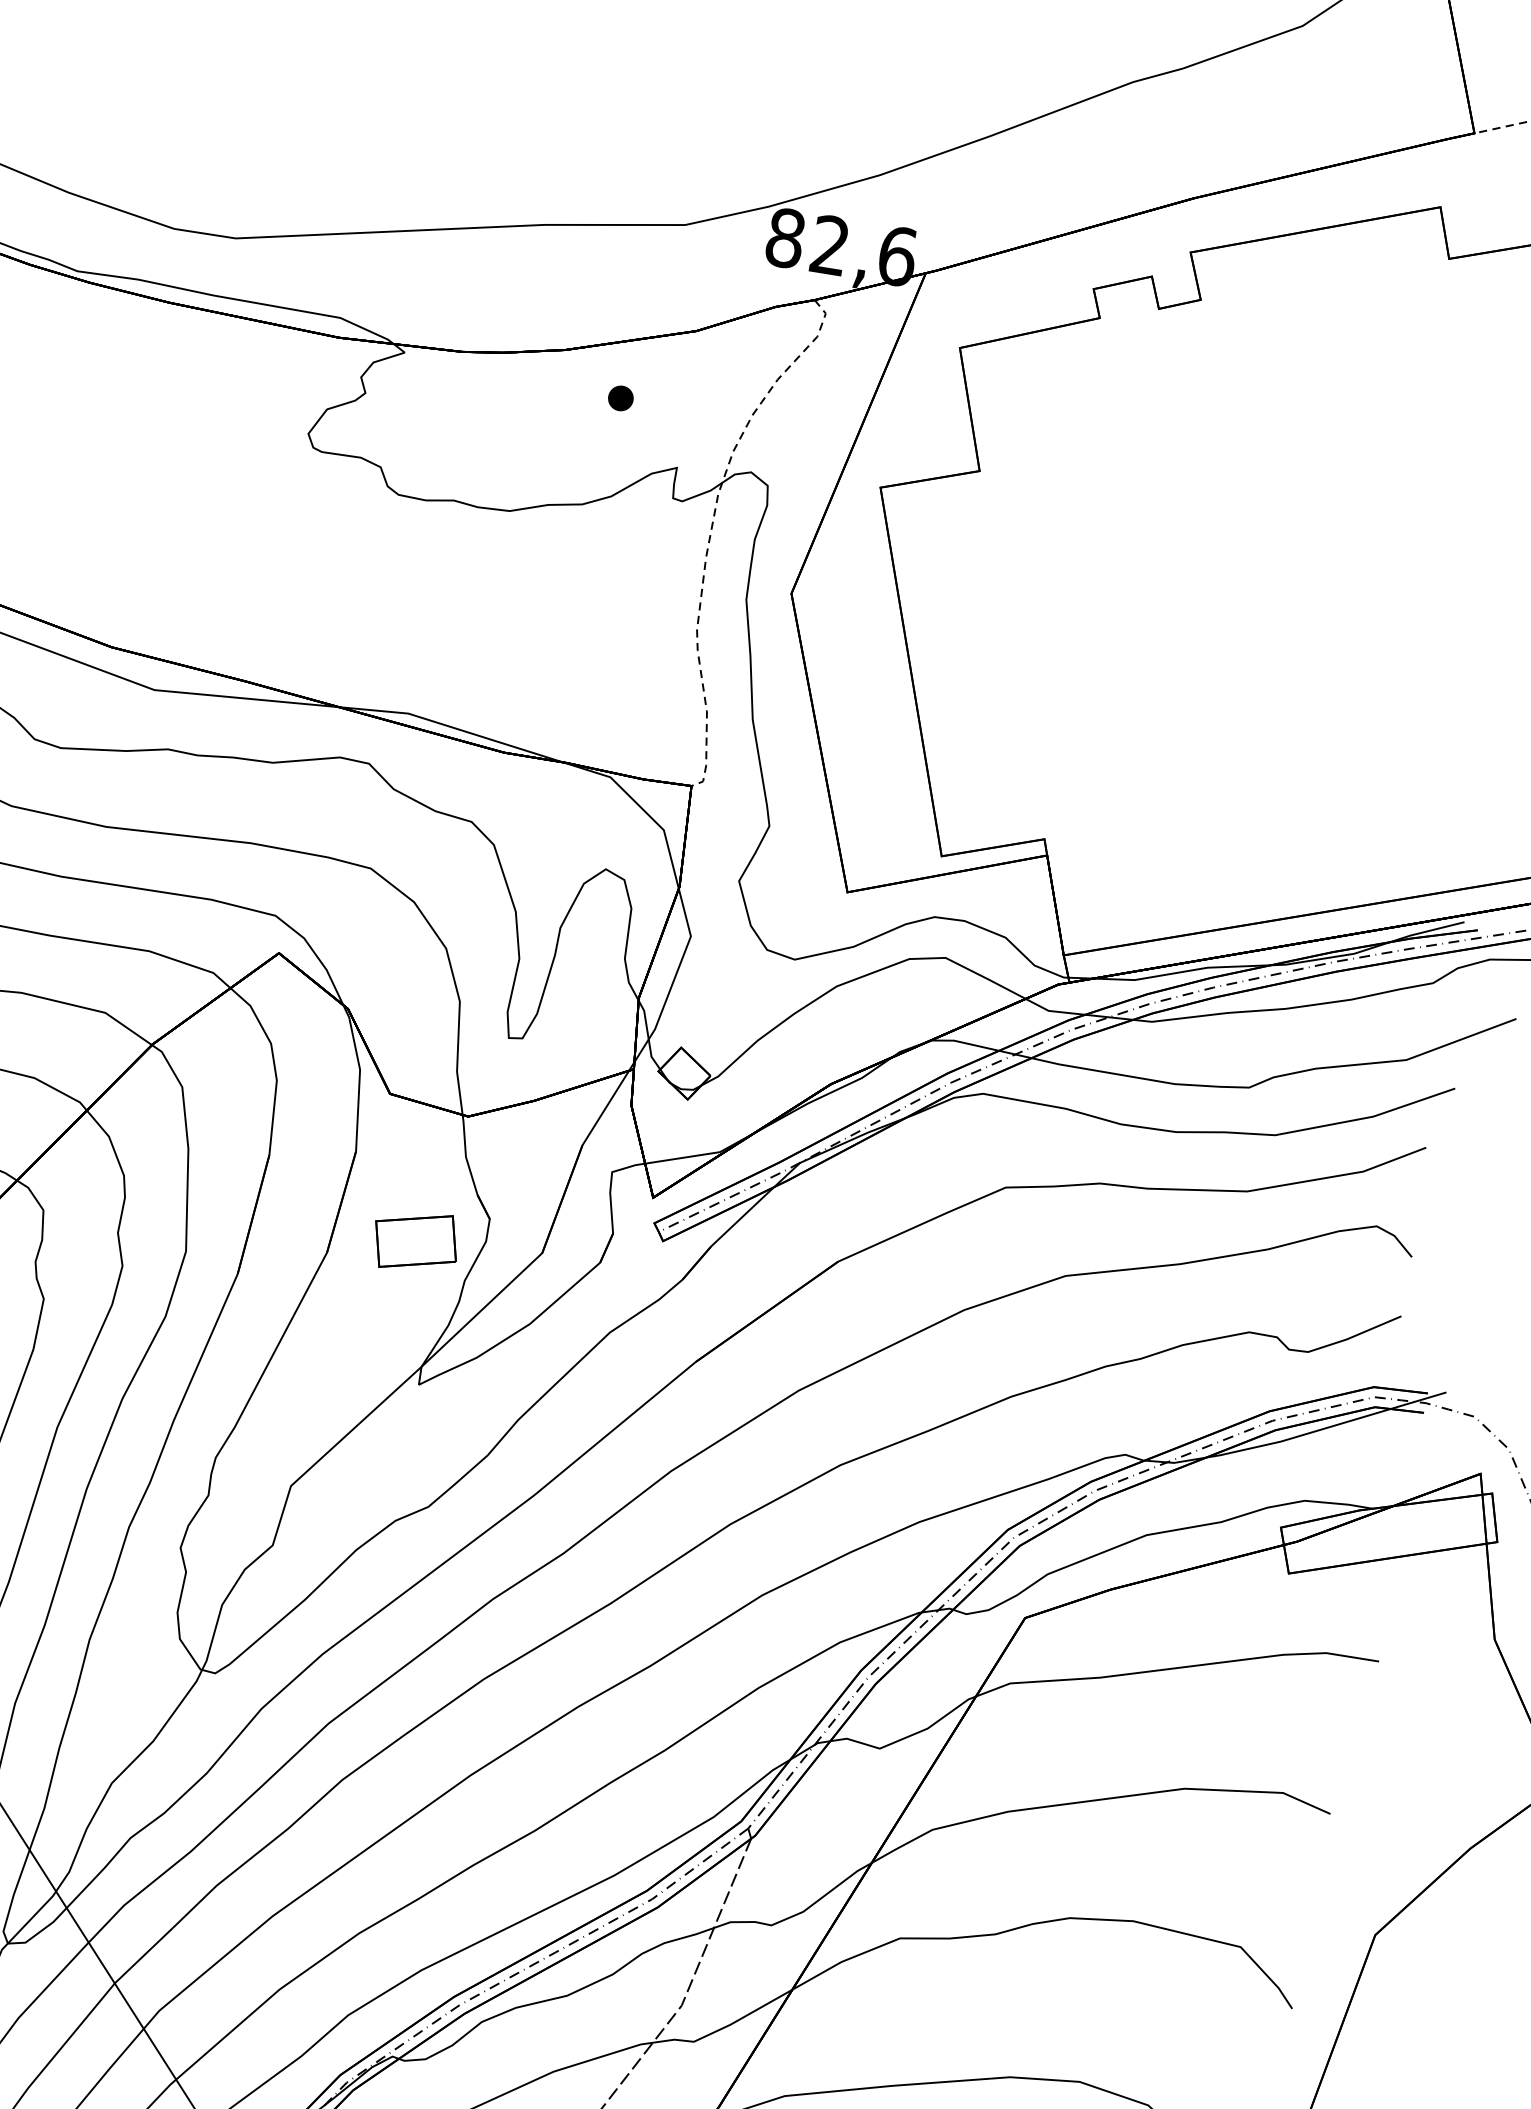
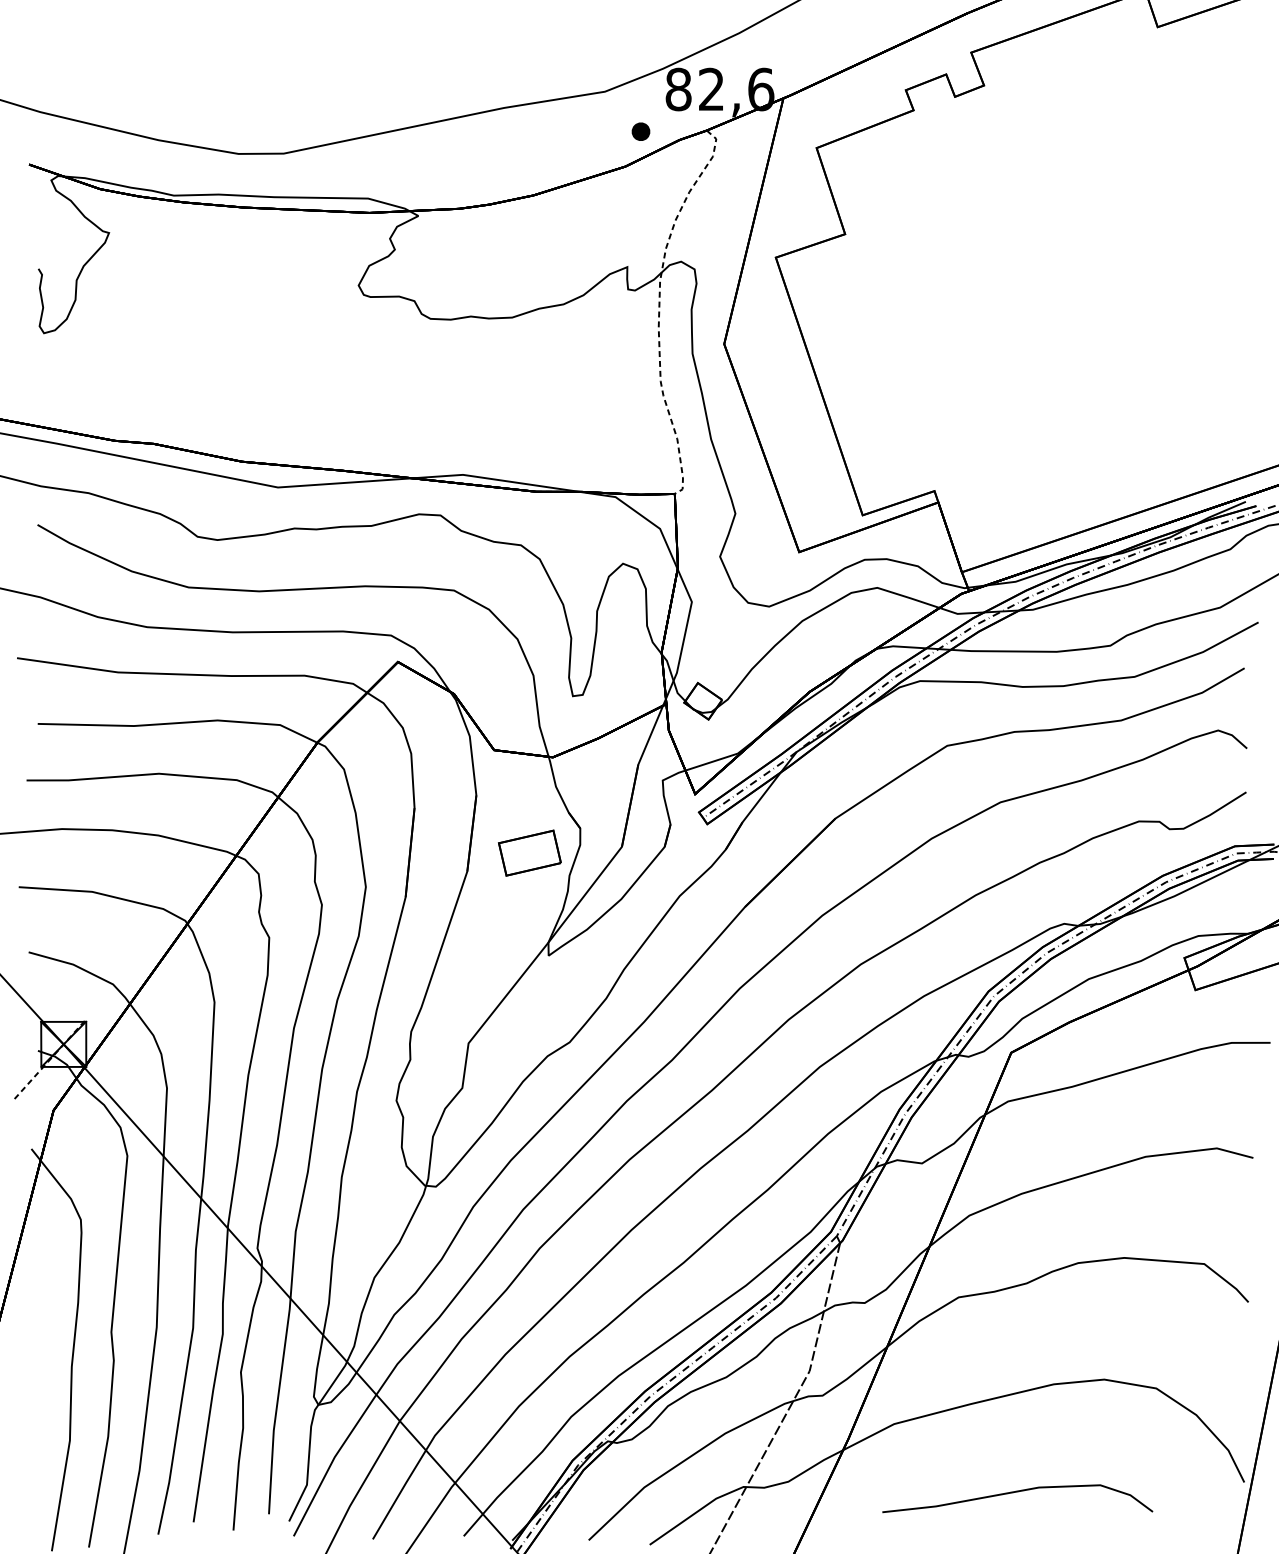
part: (620, 397) -> (640, 131), moved

